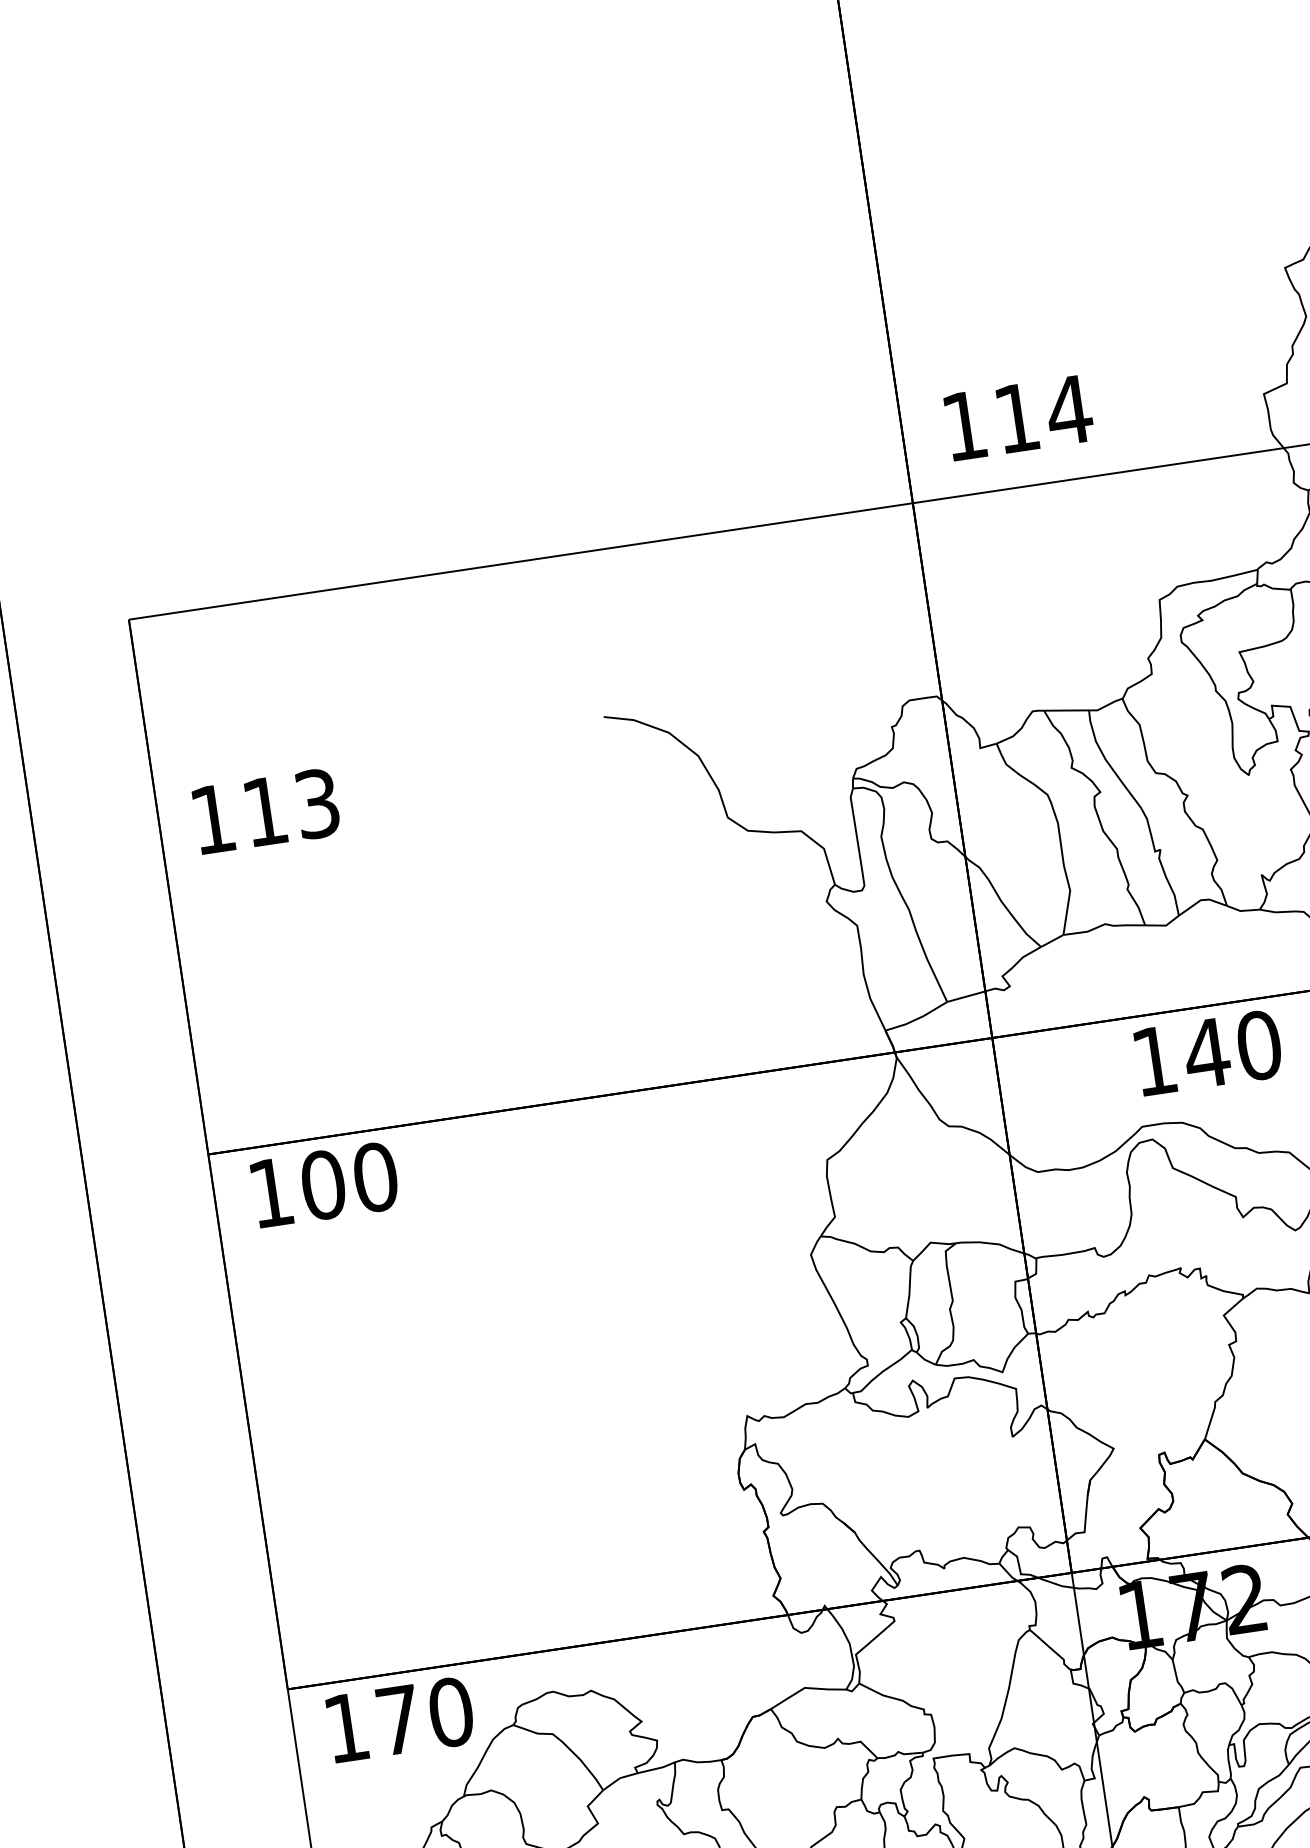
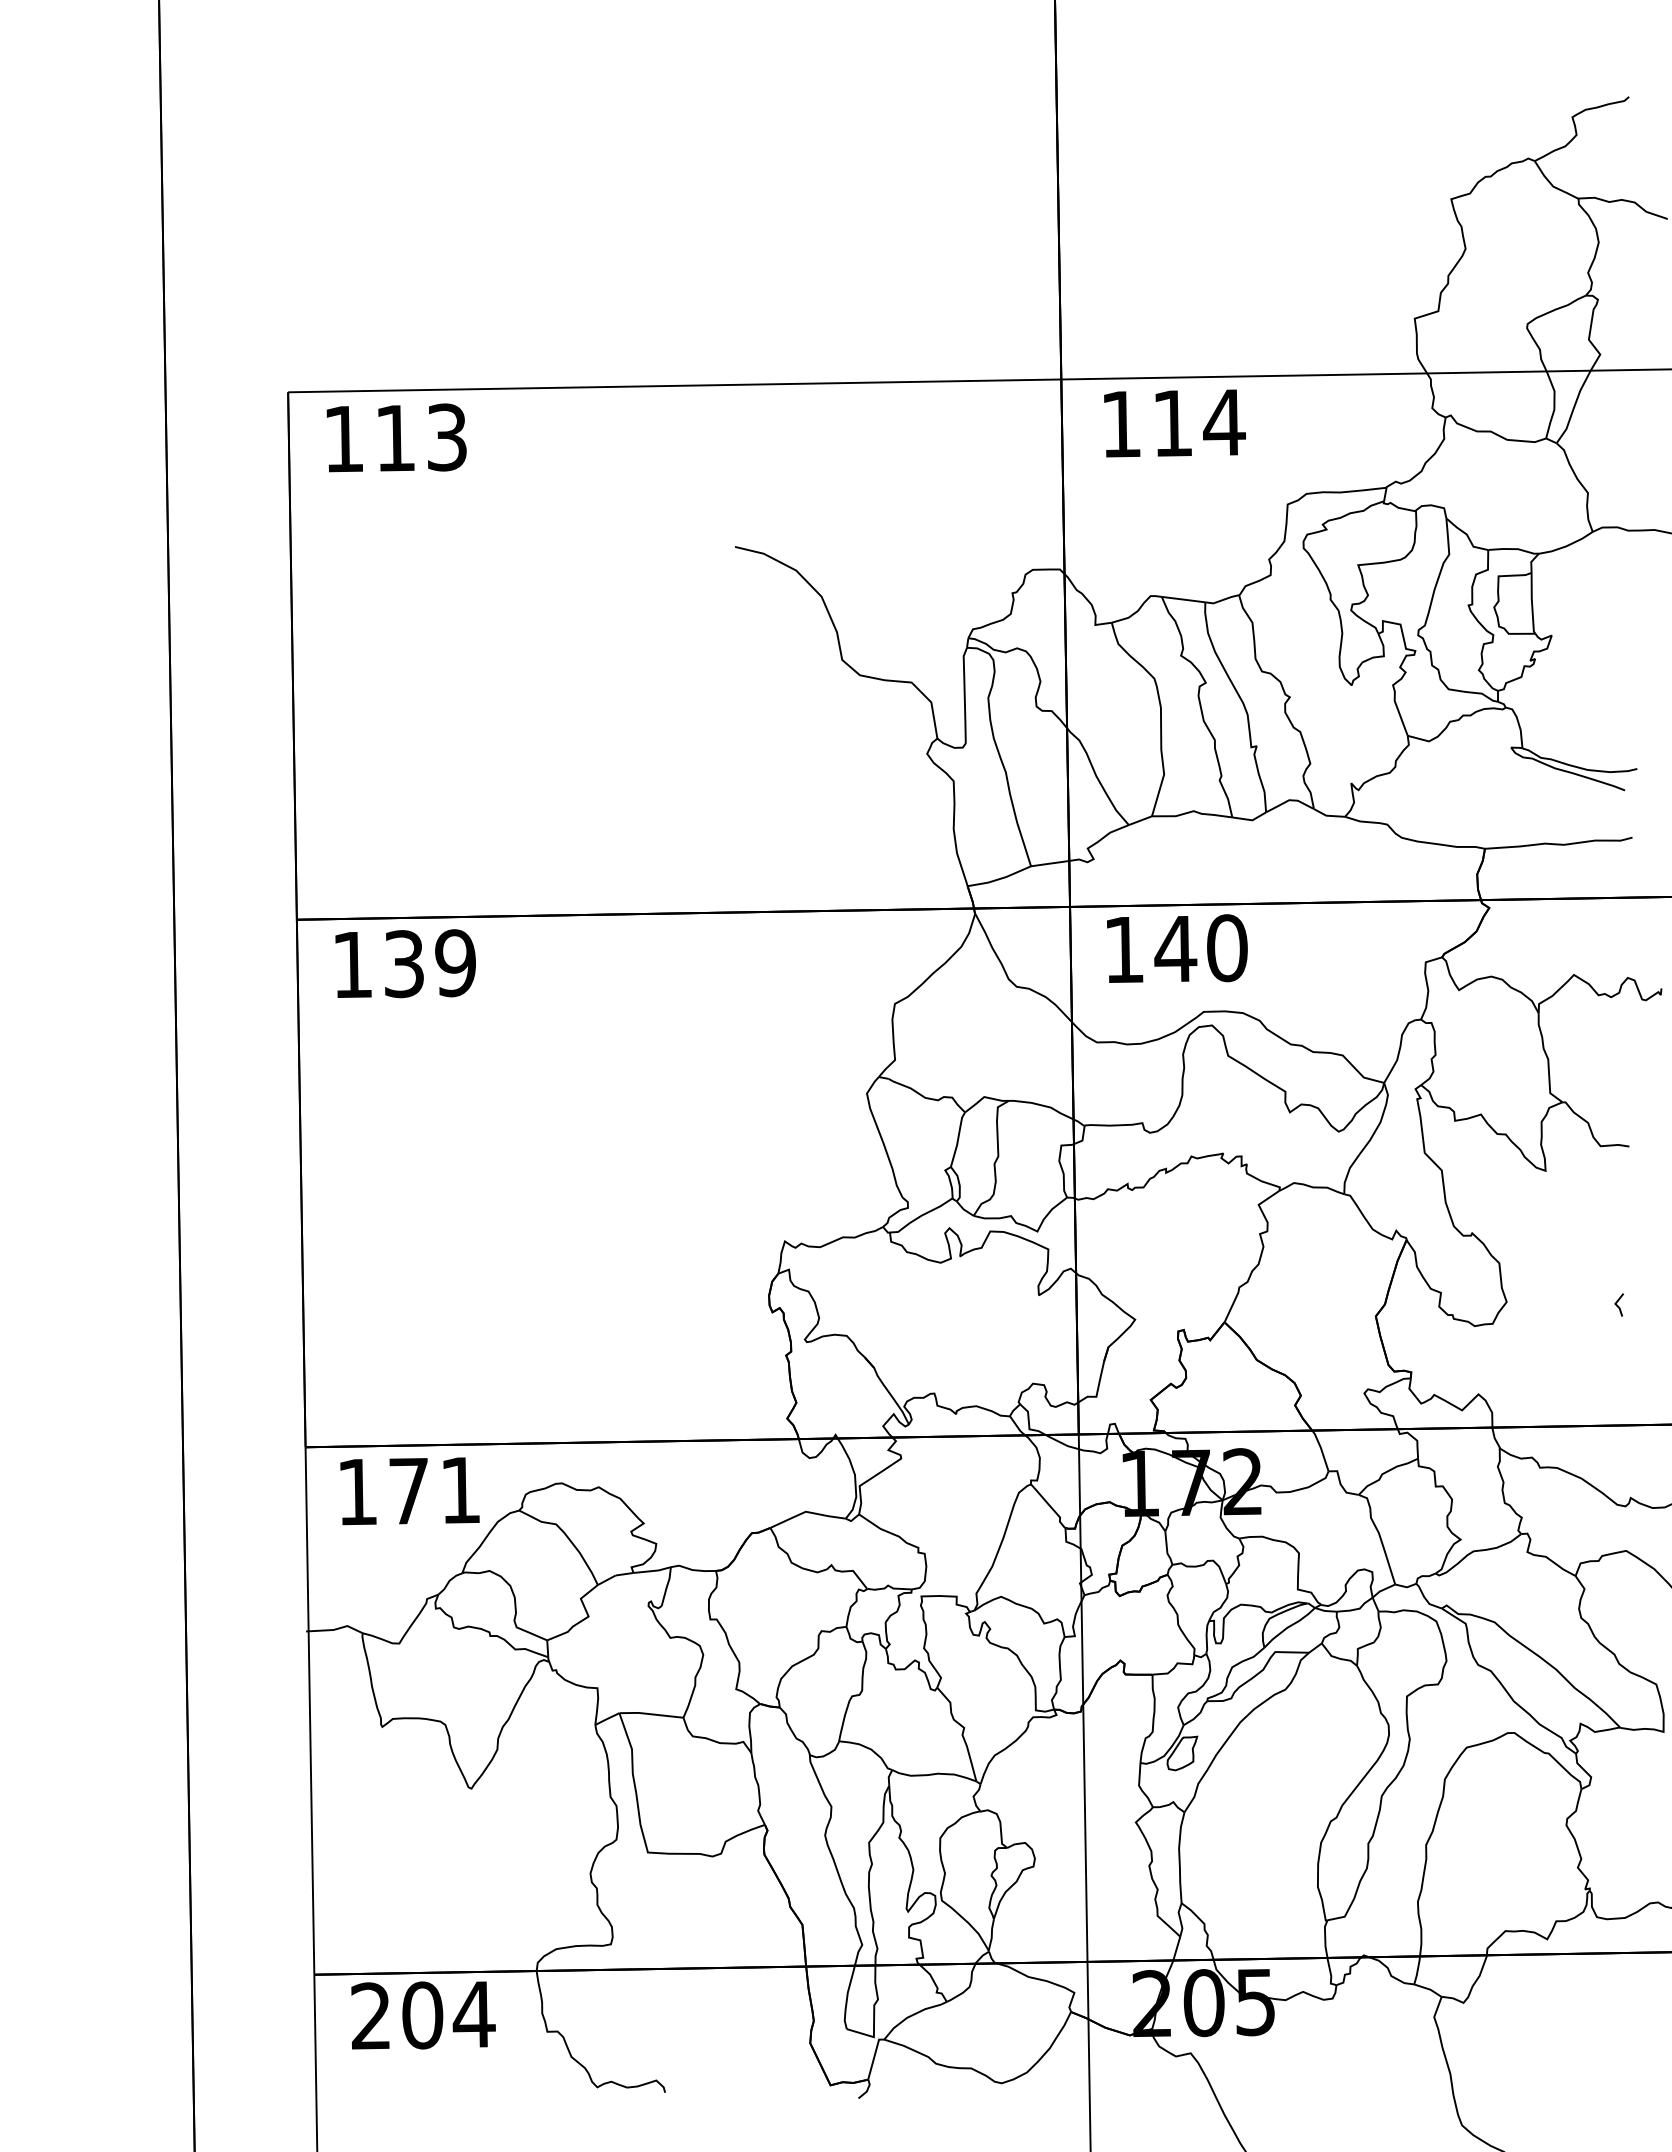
text: (1018, 417) -> (1174, 423), moved
text: (266, 810) -> (396, 437), moved
text: (1208, 1052) -> (1177, 948), moved
text: (350, 1181) -> (430, 963), 100 -> 139
text: (450, 1712) -> (460, 1490), 170 -> 171

